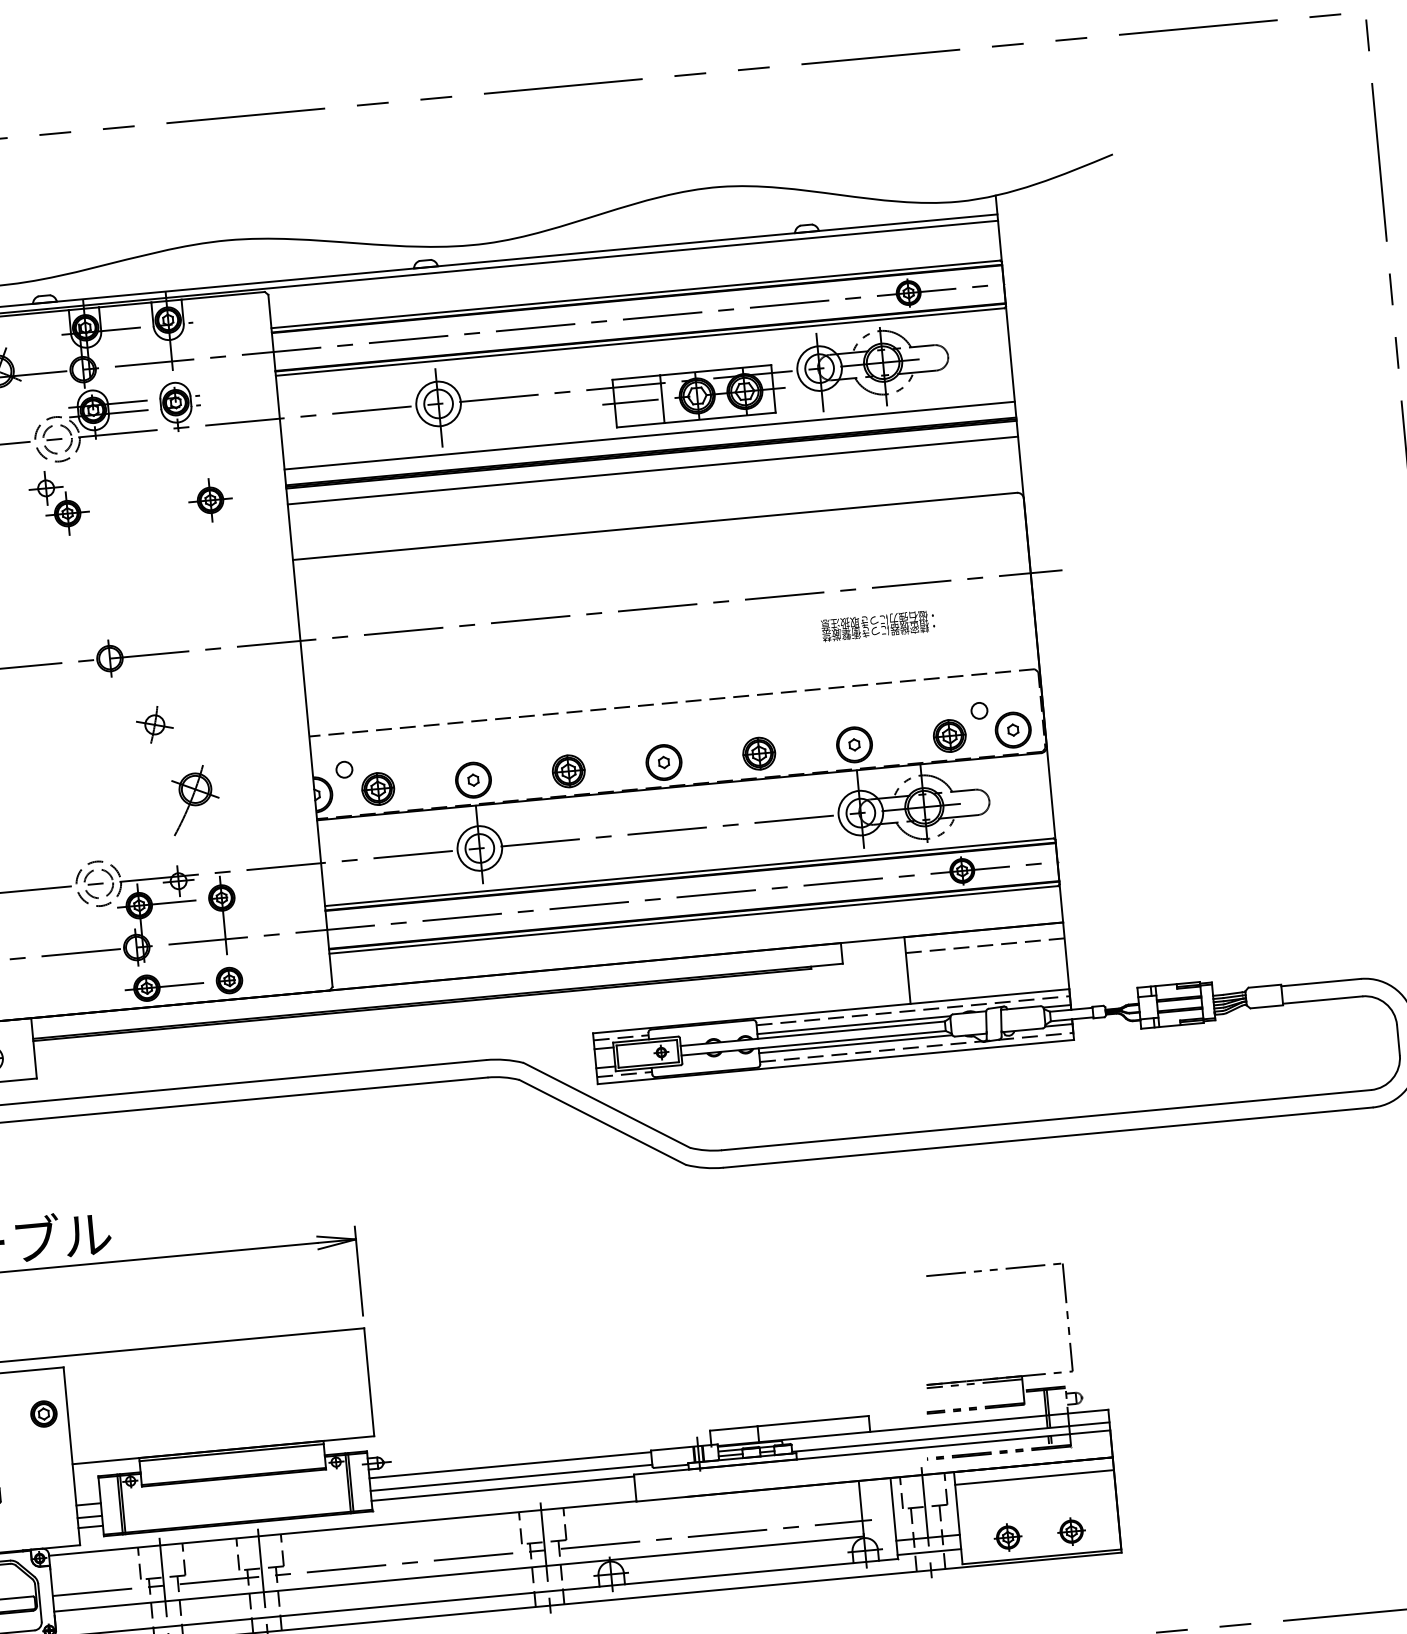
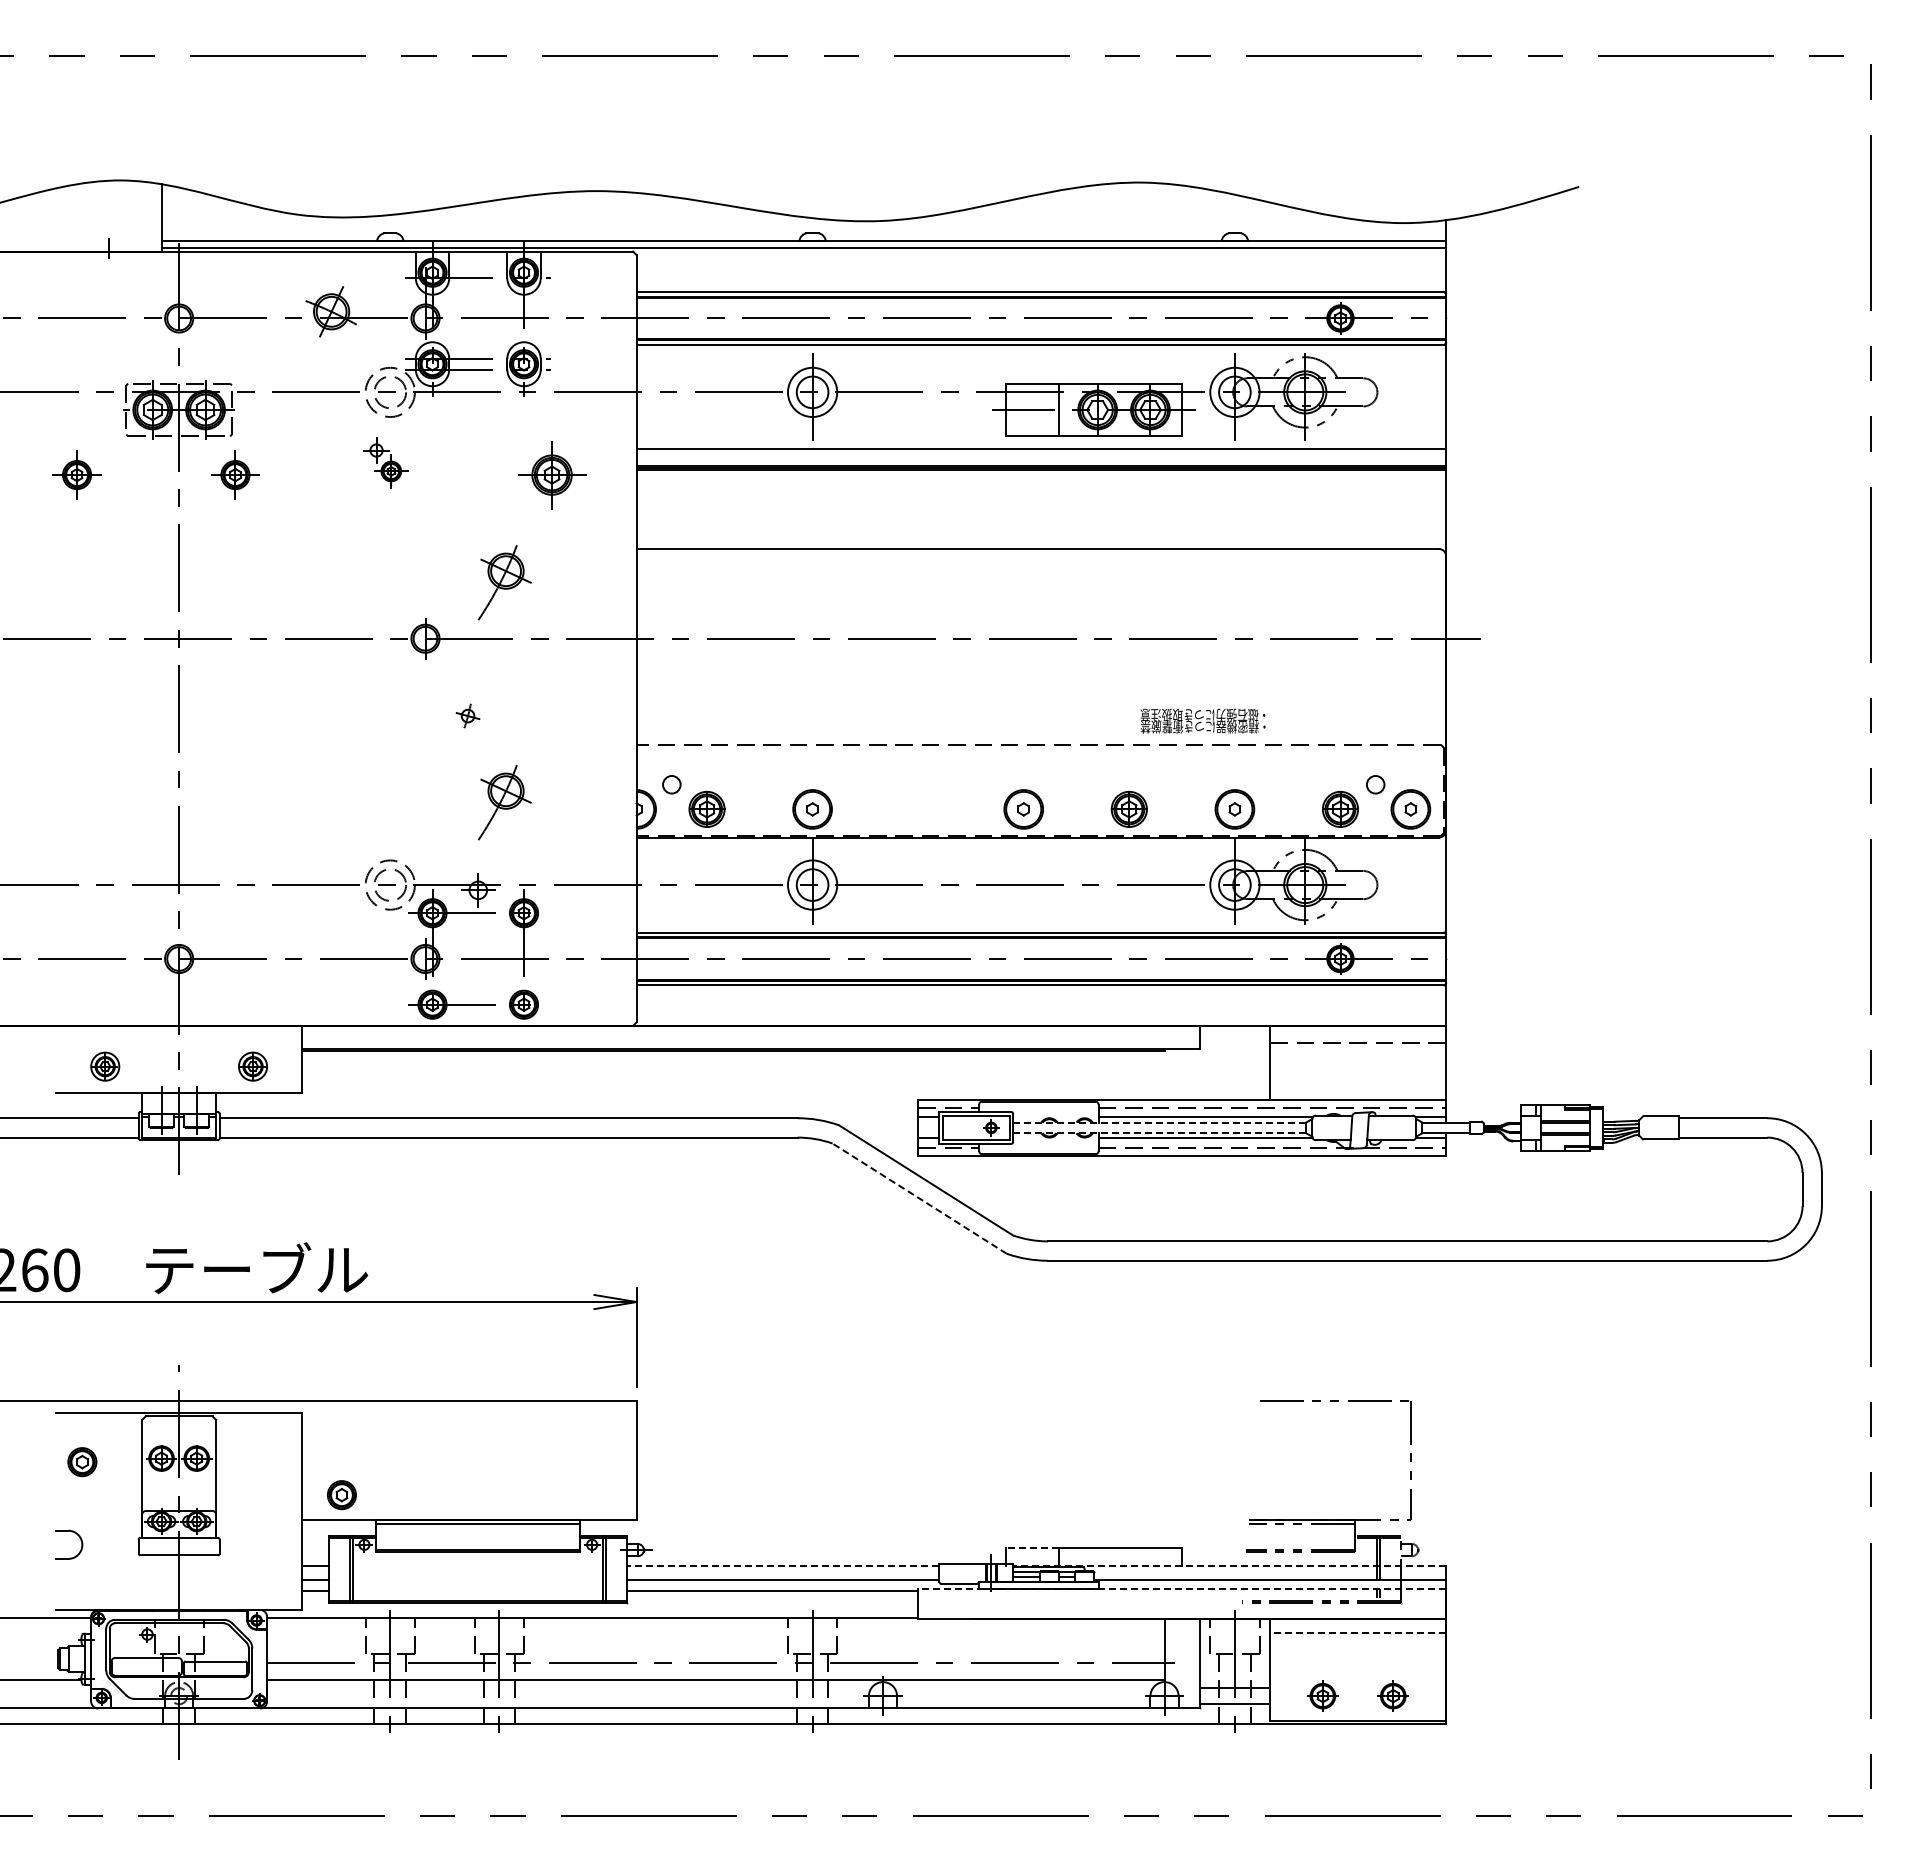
line: (653, 470) -> (1041, 487), removed
part: (210, 499) -> (552, 474), size x1.4
part: (59, 502) -> (385, 462), size x0.7
part: (176, 601) -> (504, 582), added
text: (877, 625) -> (1202, 720), moved
part: (154, 724) -> (467, 715), size x0.6
part: (568, 770) -> (917, 808), removed
line: (813, 1033) -> (1160, 1122), solid -> dashed
line: (814, 1043) -> (1160, 1133), solid -> dashed
line: (602, 1122) -> (919, 1198), solid -> dashed
part: (43, 1414) -> (341, 1495), moved
line: (912, 1427) -> (1229, 1565), solid -> dashed
line: (733, 1428) -> (1032, 1548), solid -> dashed
line: (872, 1452) -> (1182, 1588), solid -> dashed
line: (509, 1464) -> (782, 1565), solid -> dashed
line: (1034, 1477) -> (1358, 1632), solid -> dashed

